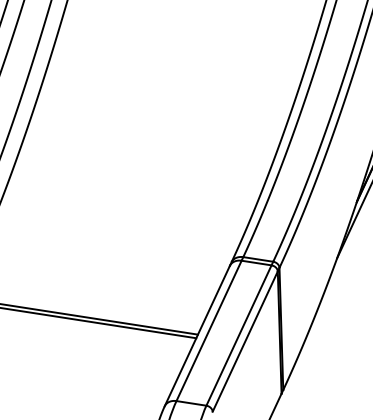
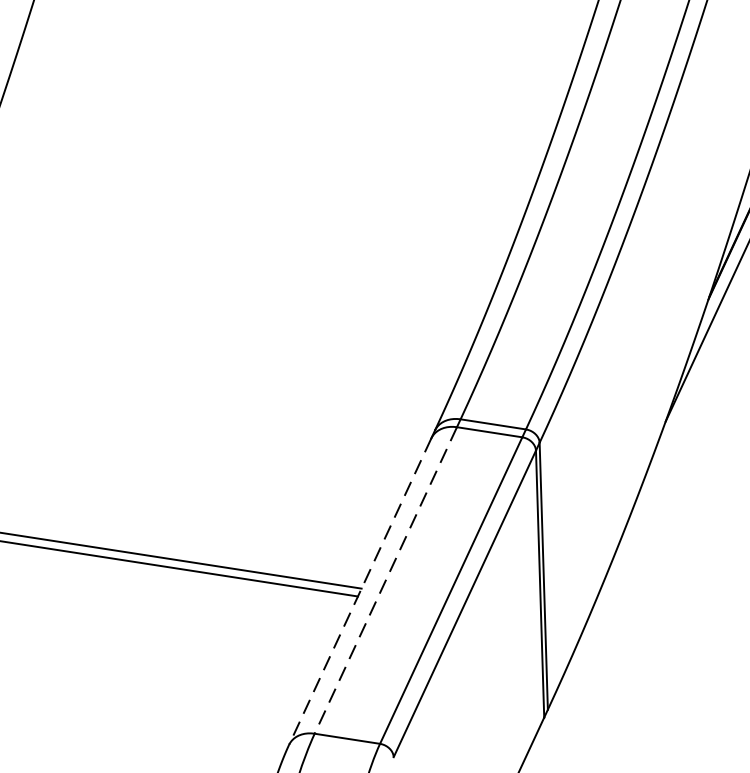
line: (208, 331) -> (384, 581), solid -> dashed
line: (197, 336) -> (360, 592), solid -> dashed

